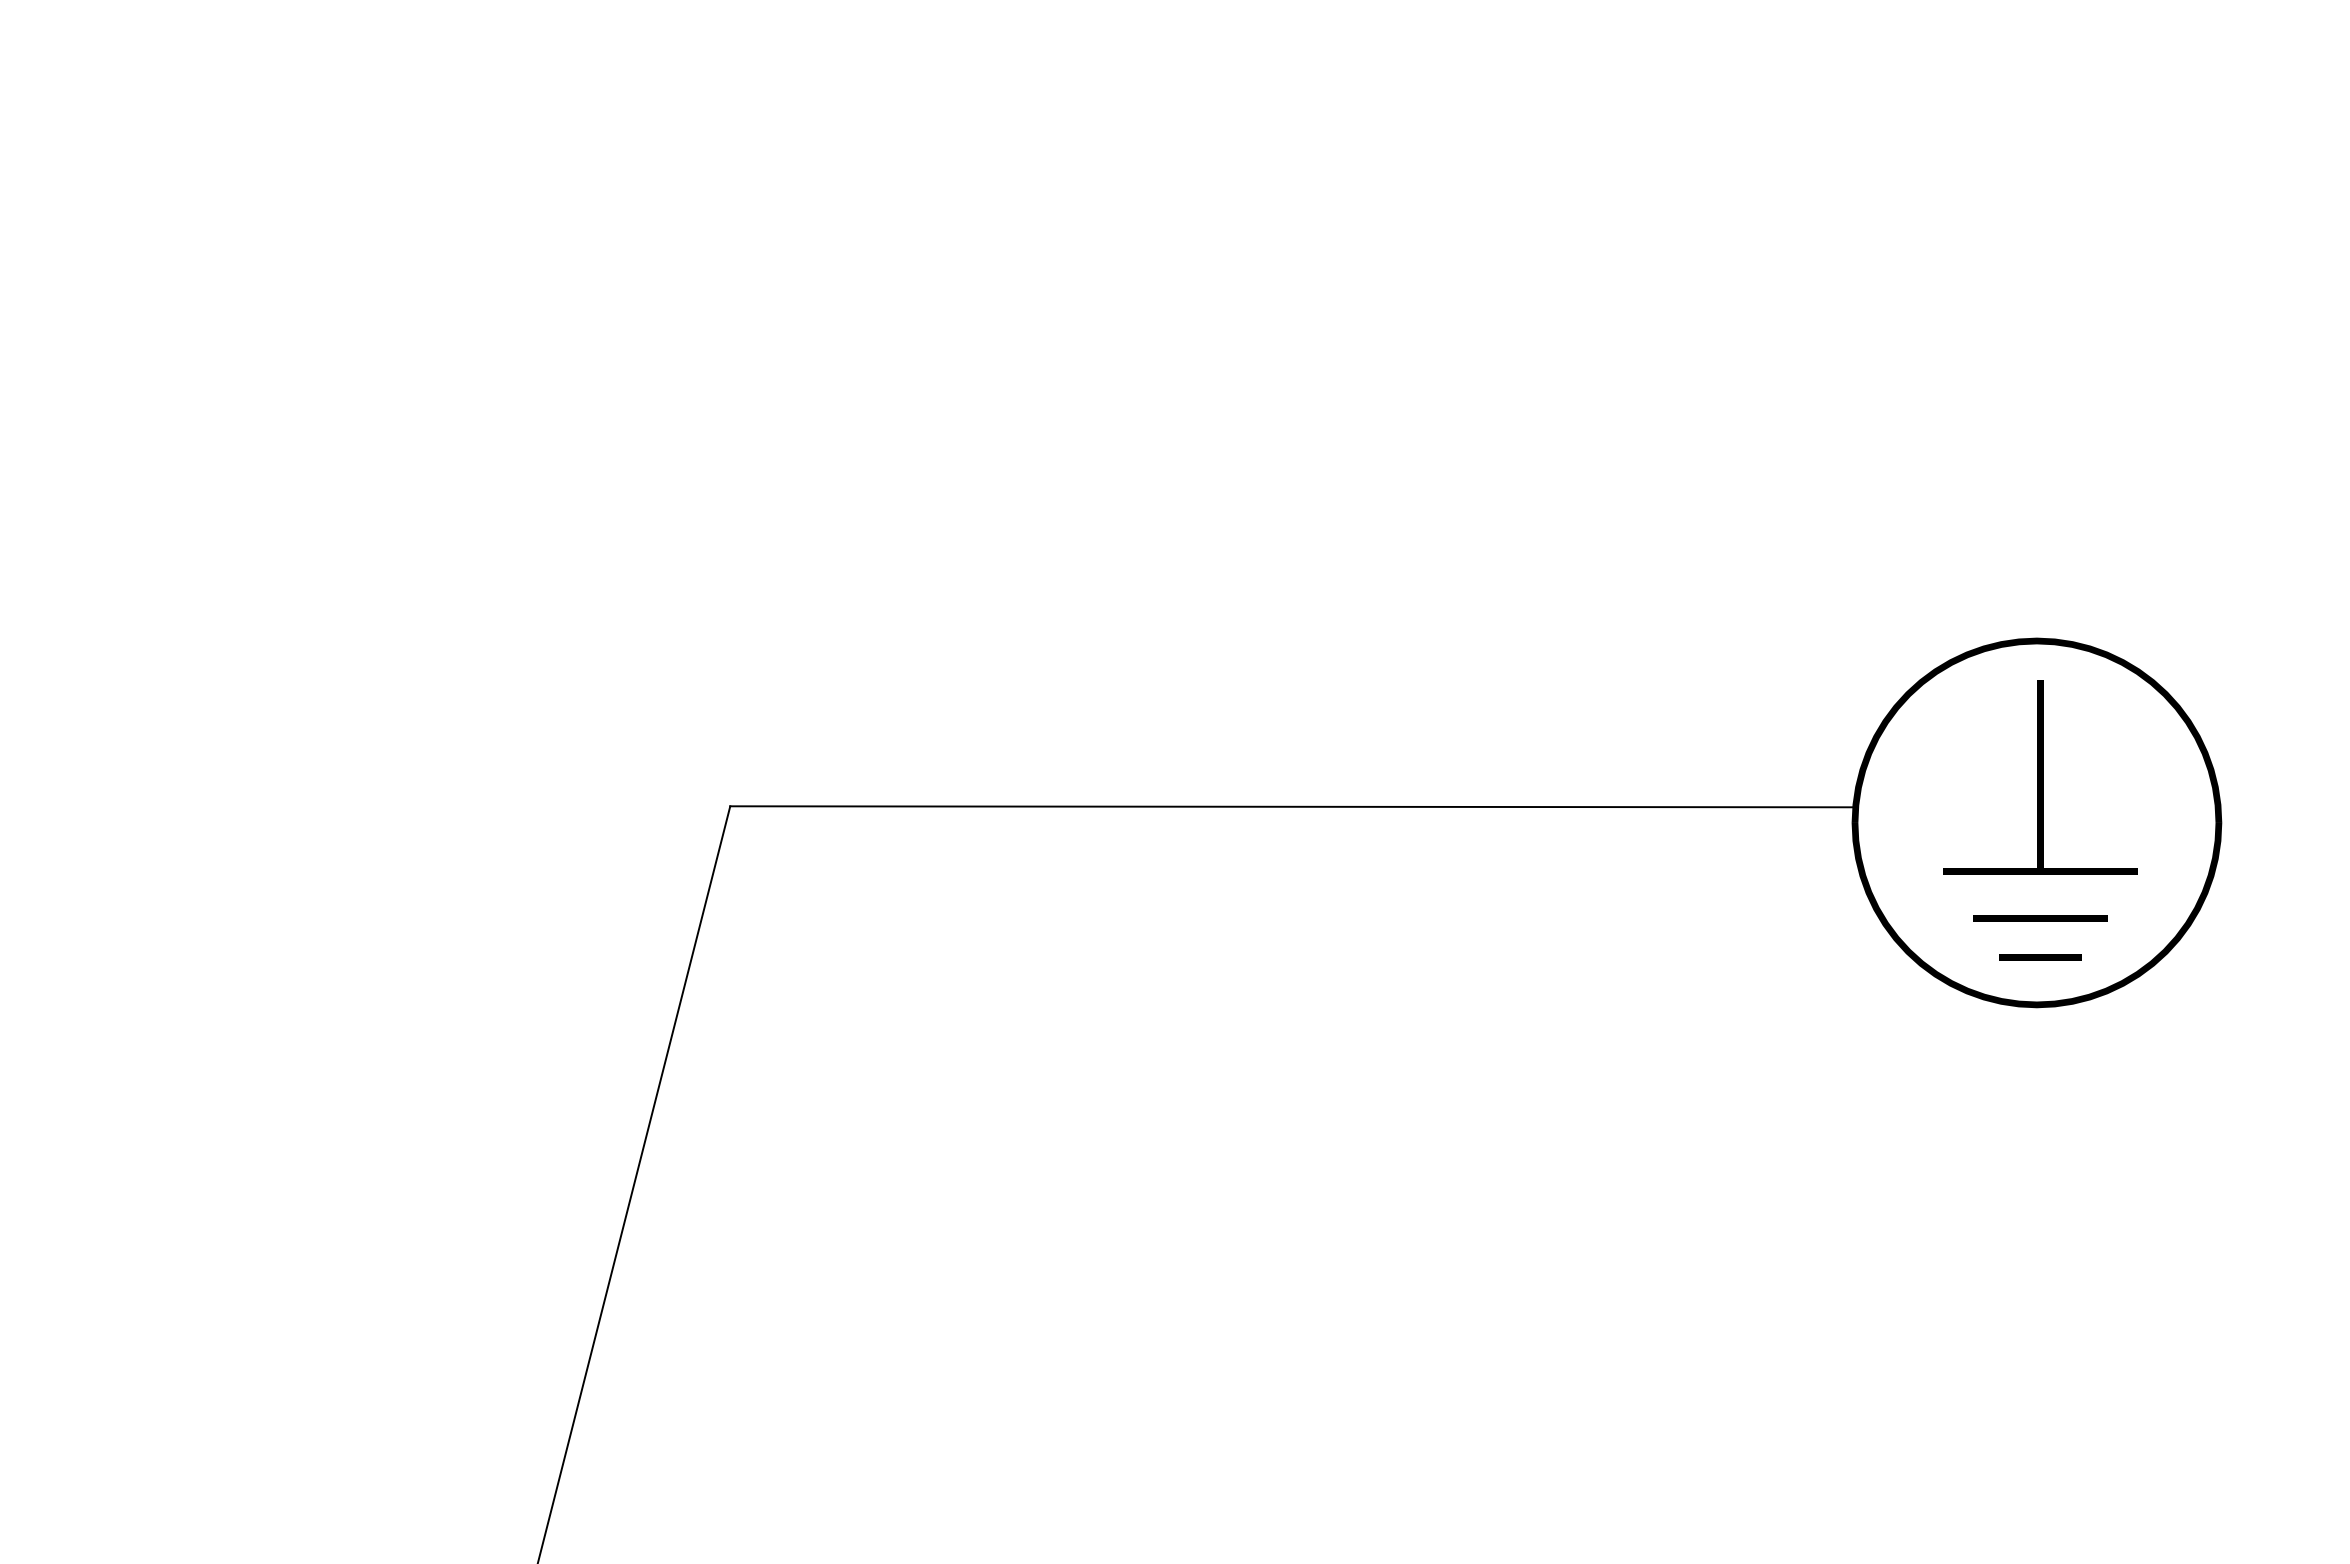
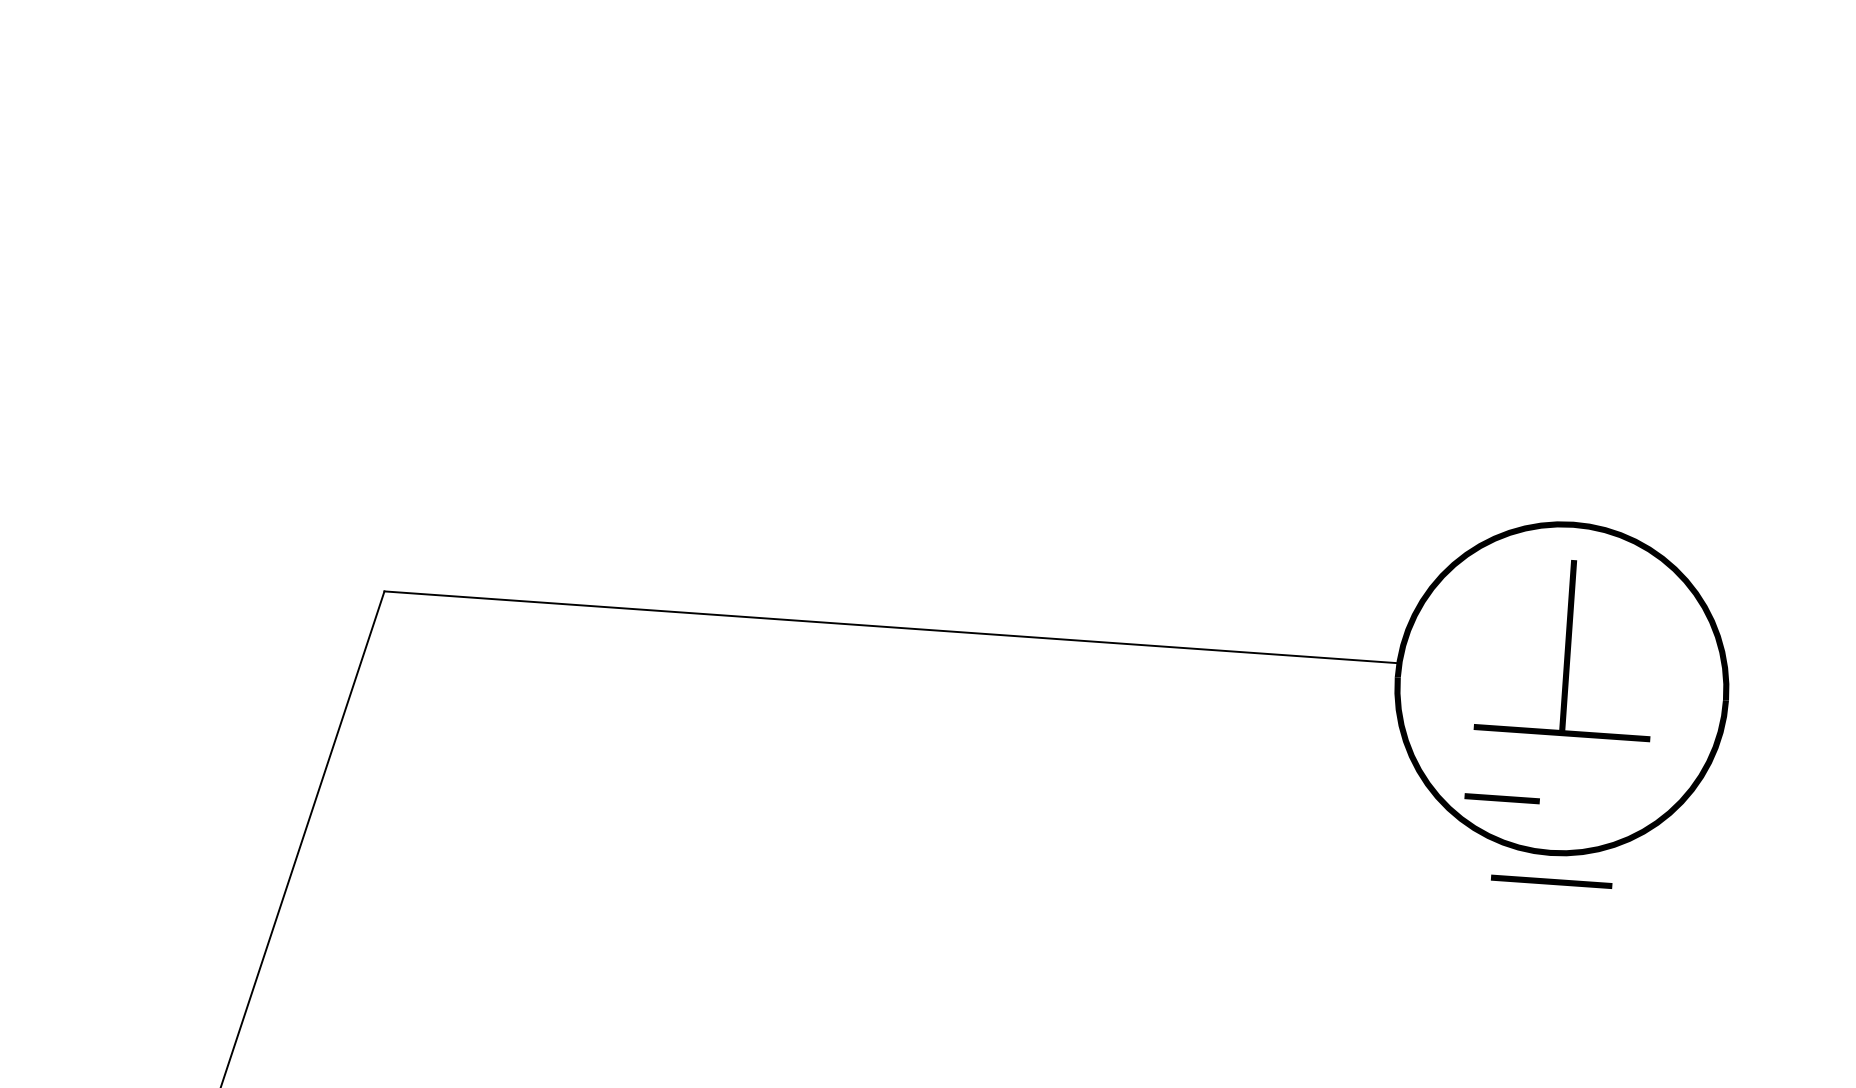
line: (2040, 918) -> (1551, 881), moved
line: (2040, 957) -> (1502, 798), moved

